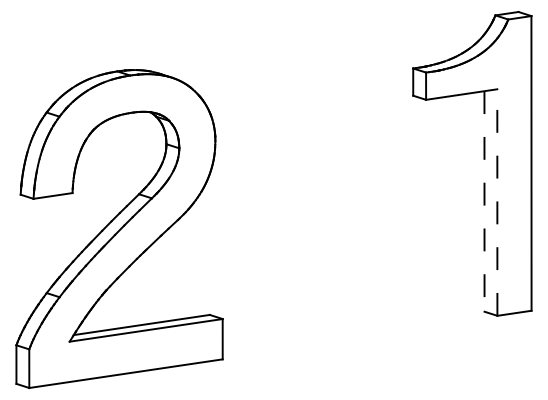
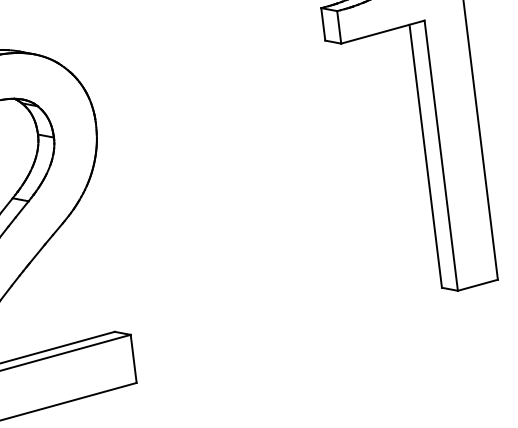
line: (484, 201) -> (425, 156), dashed -> solid
line: (497, 202) -> (441, 155), dashed -> solid

